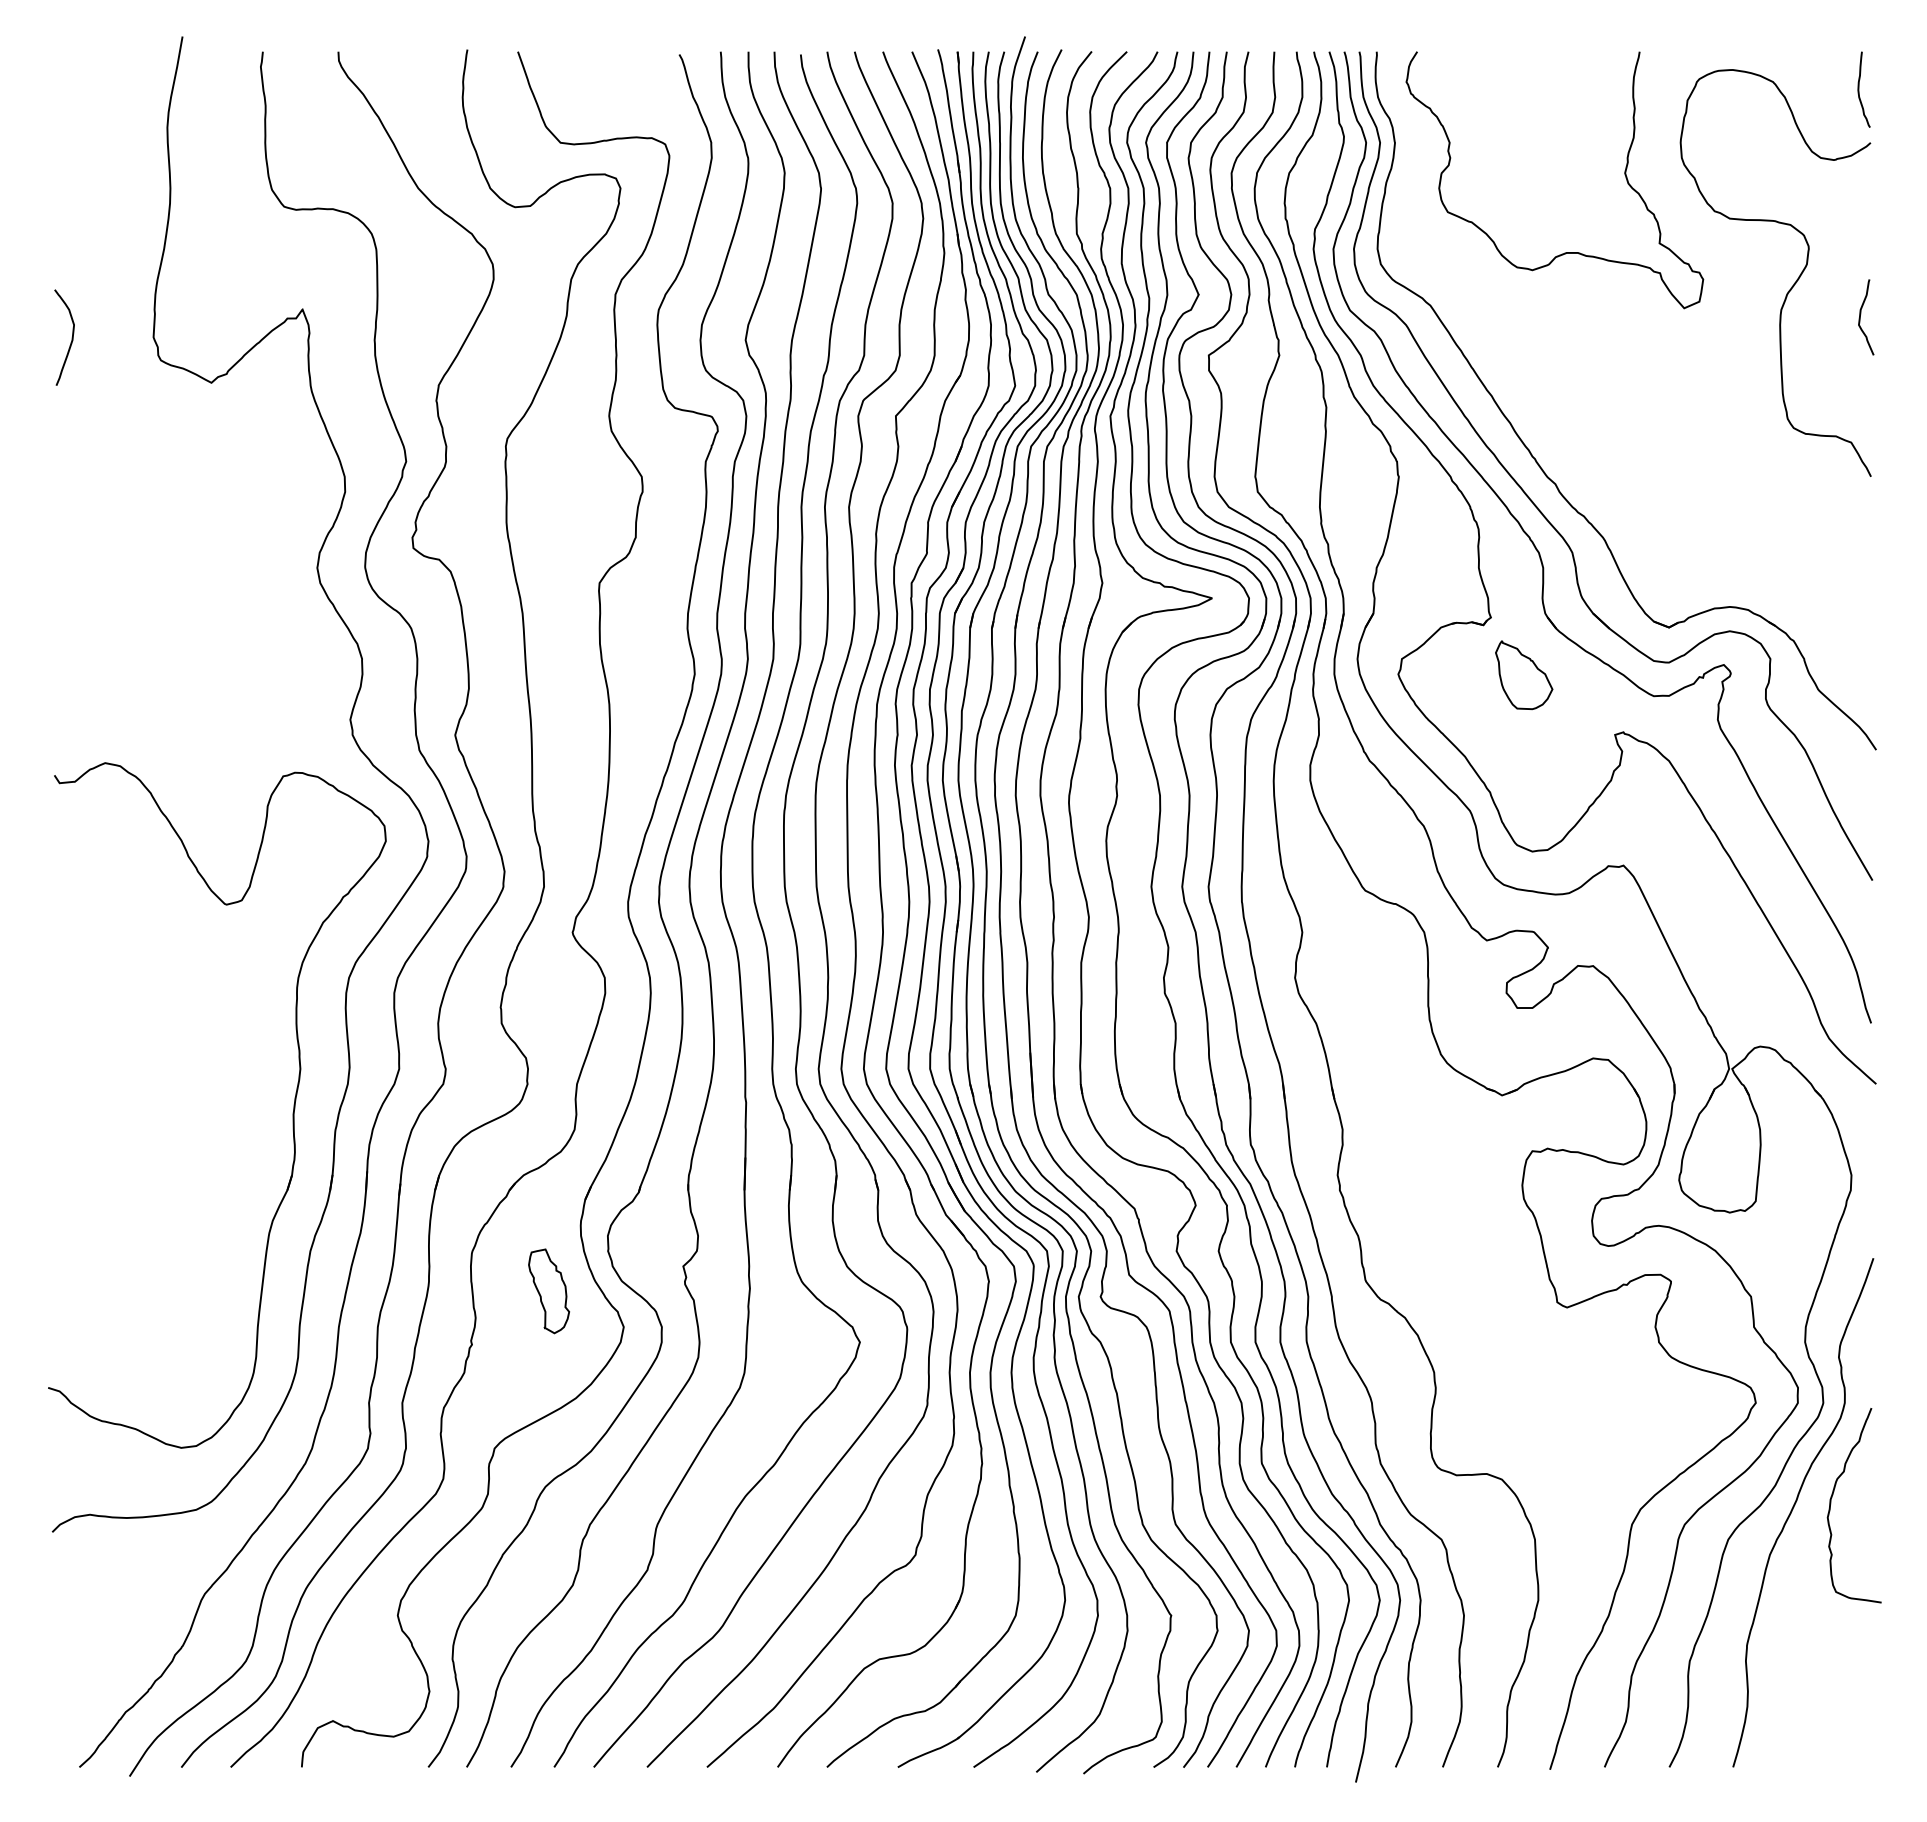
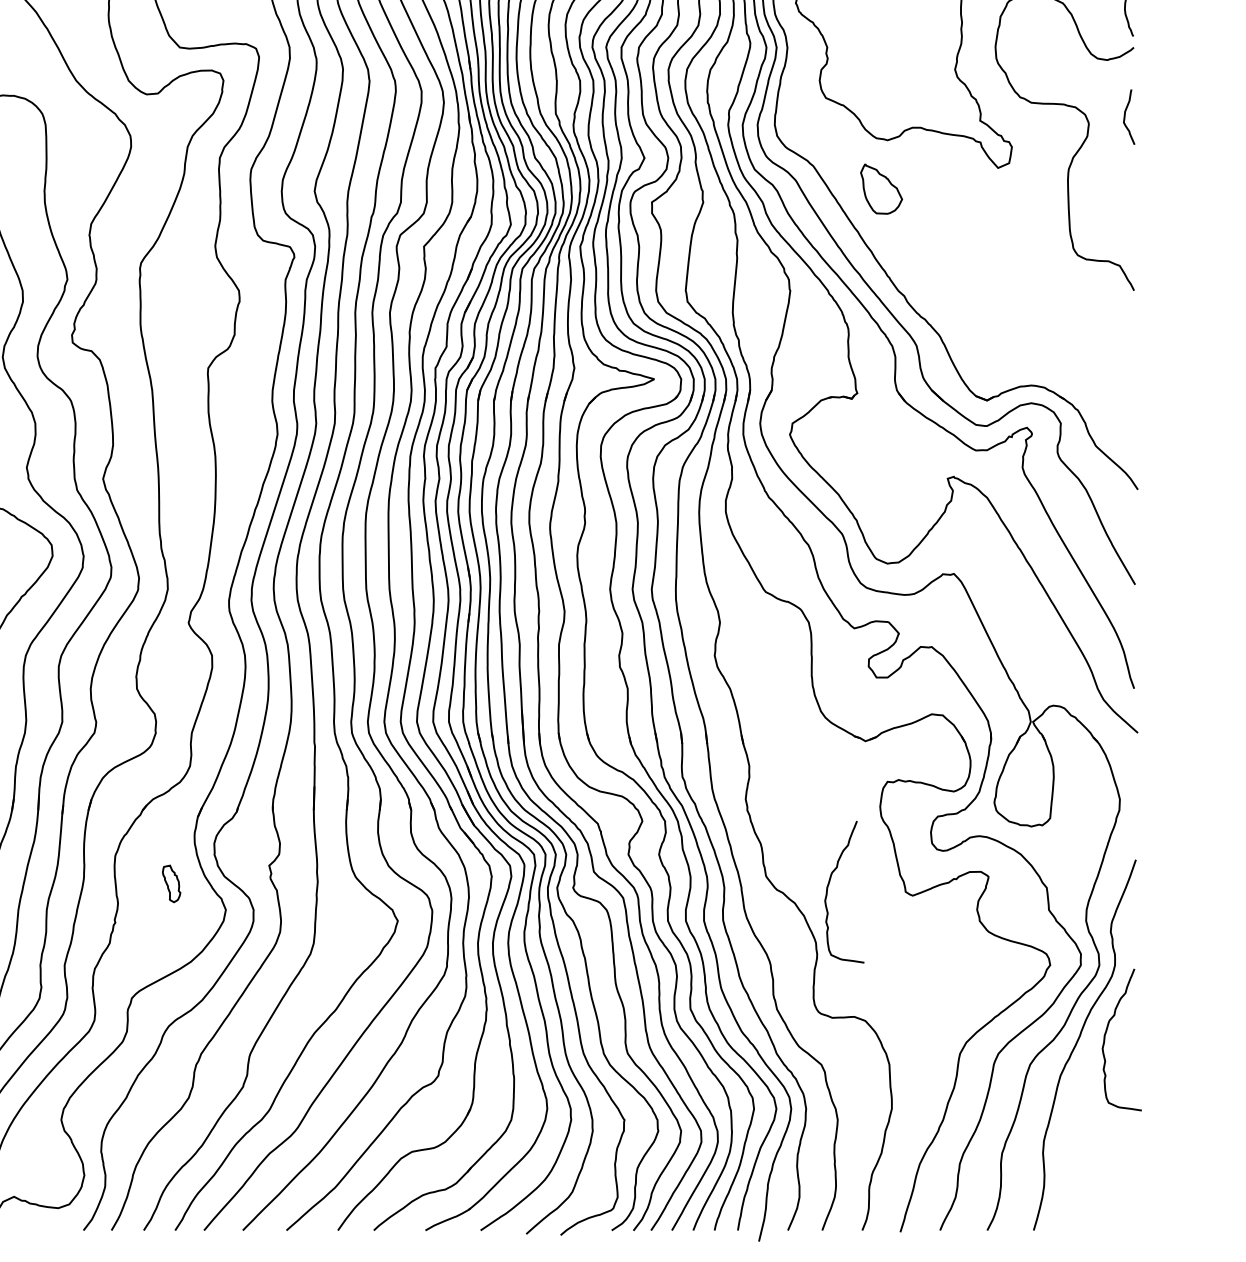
curve: (1861, 314) -> (1125, 115), moved
part: (1524, 675) -> (881, 189), moved
part: (549, 1291) -> (171, 884), size x0.6
curve: (1450, 1301) -> (827, 891), added

